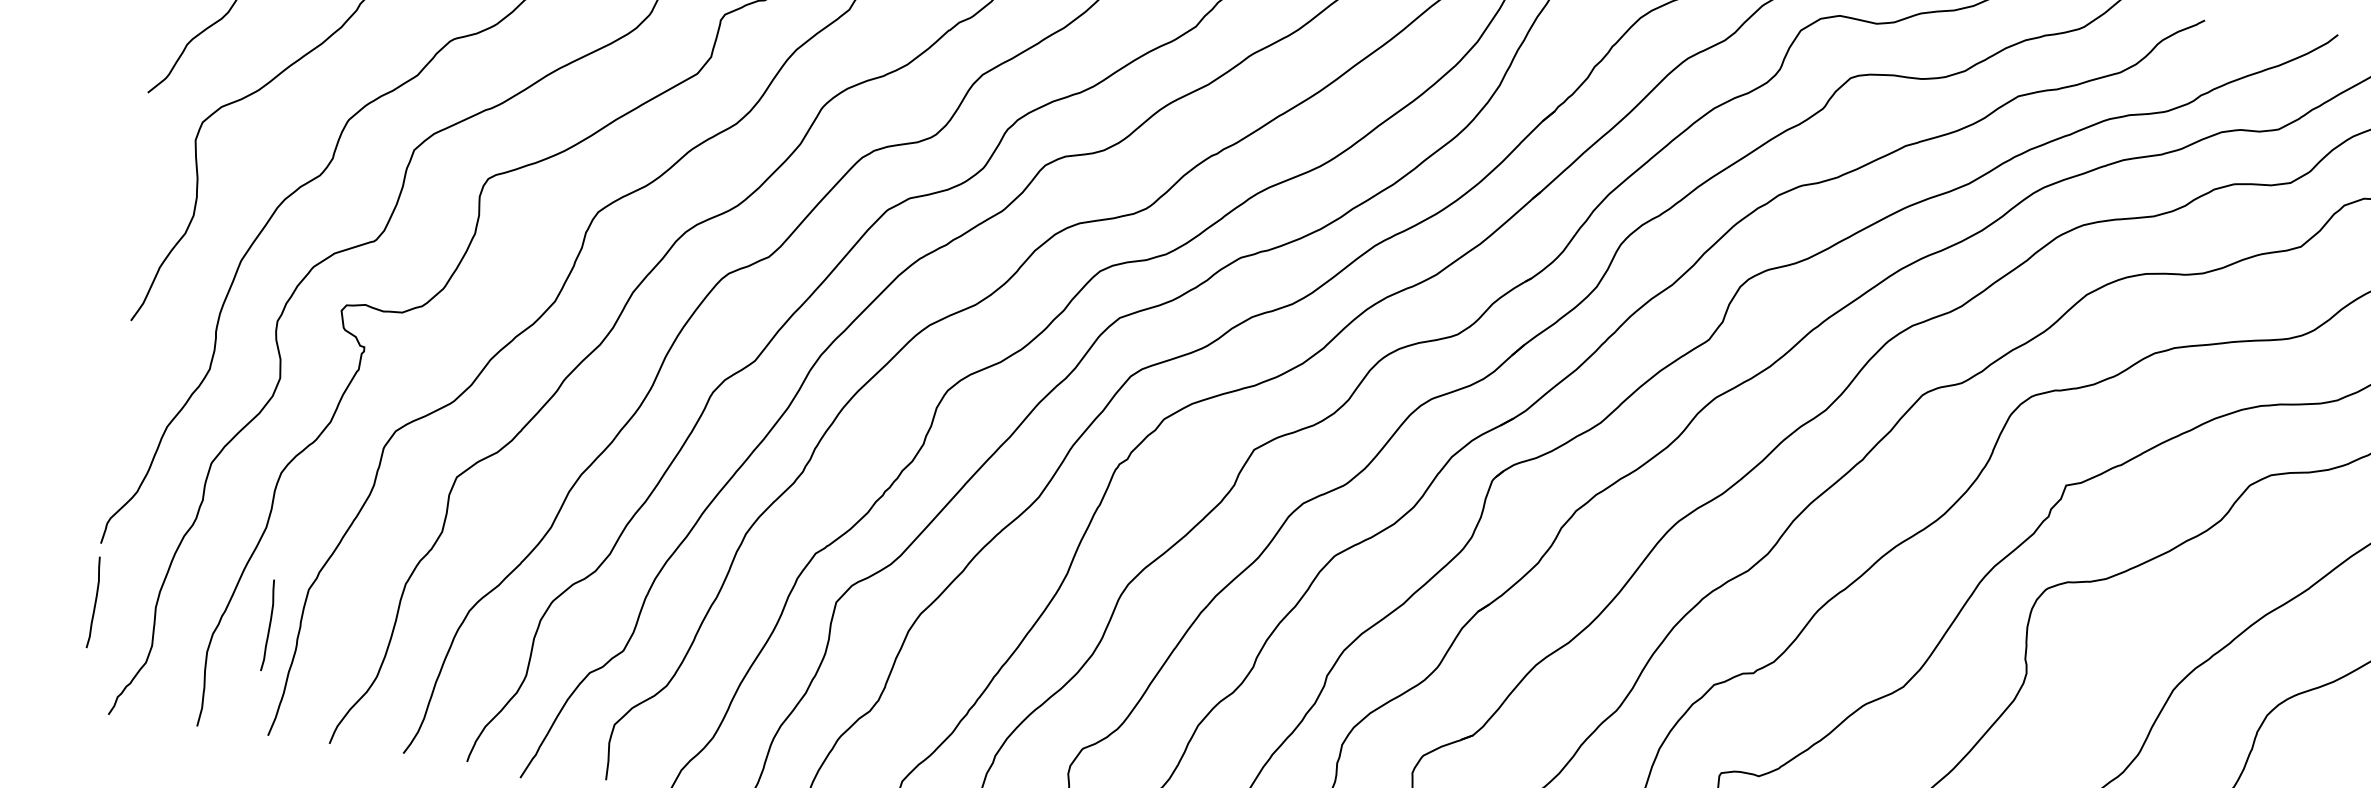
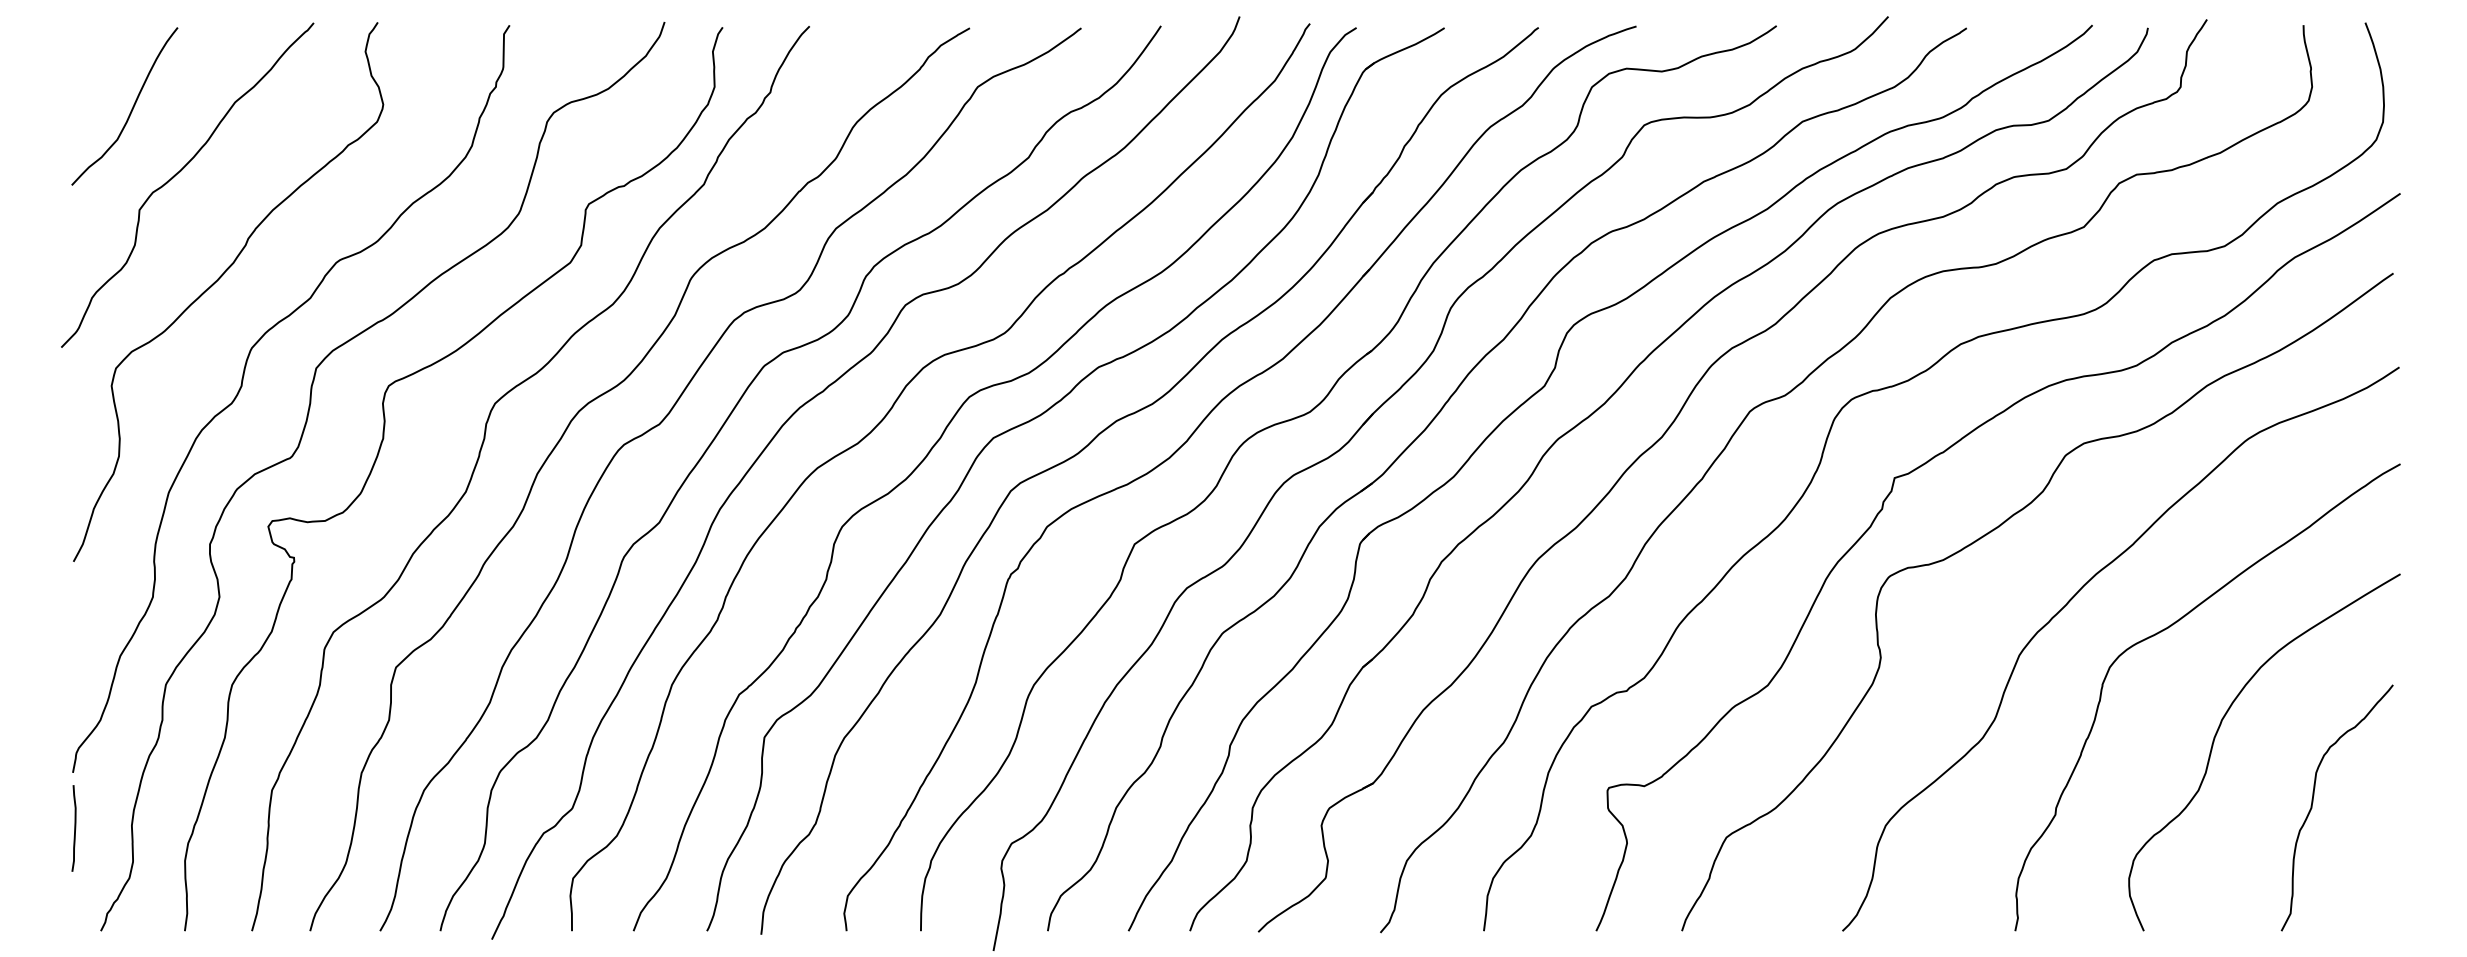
curve: (269, 625) -> (239, 828), removed

